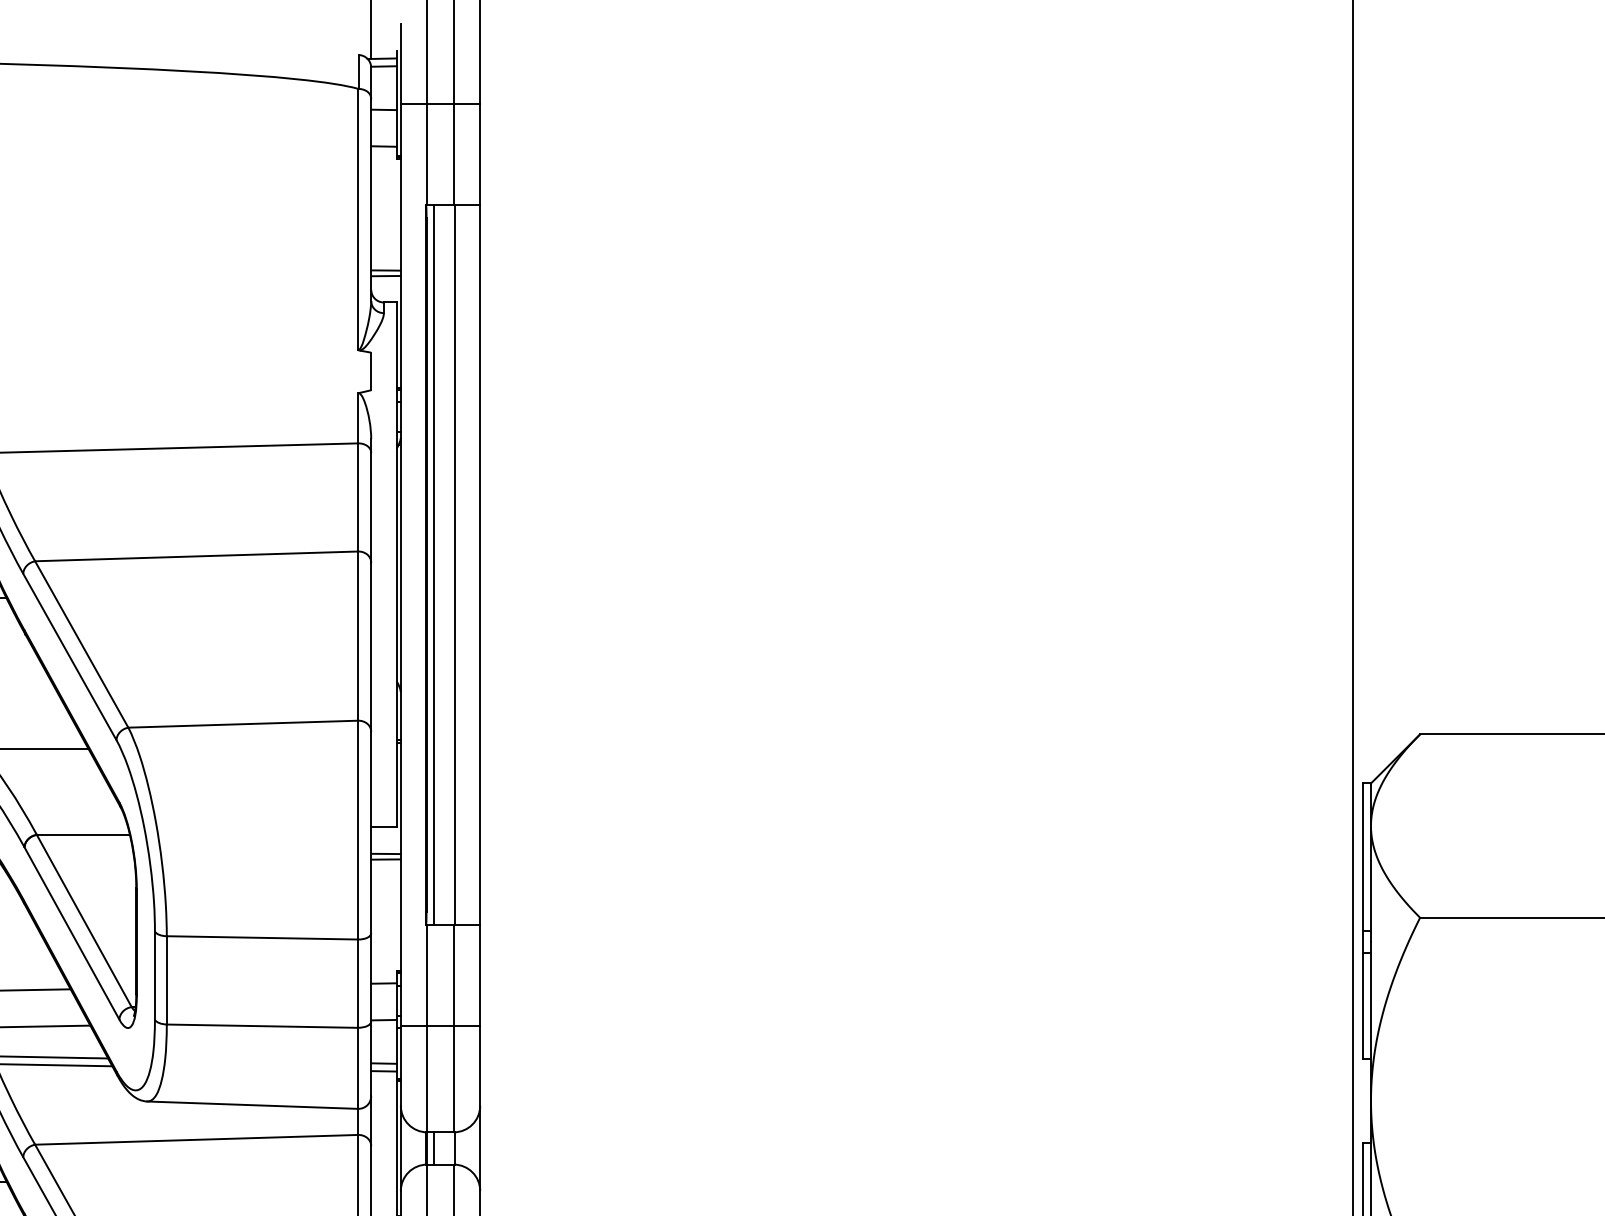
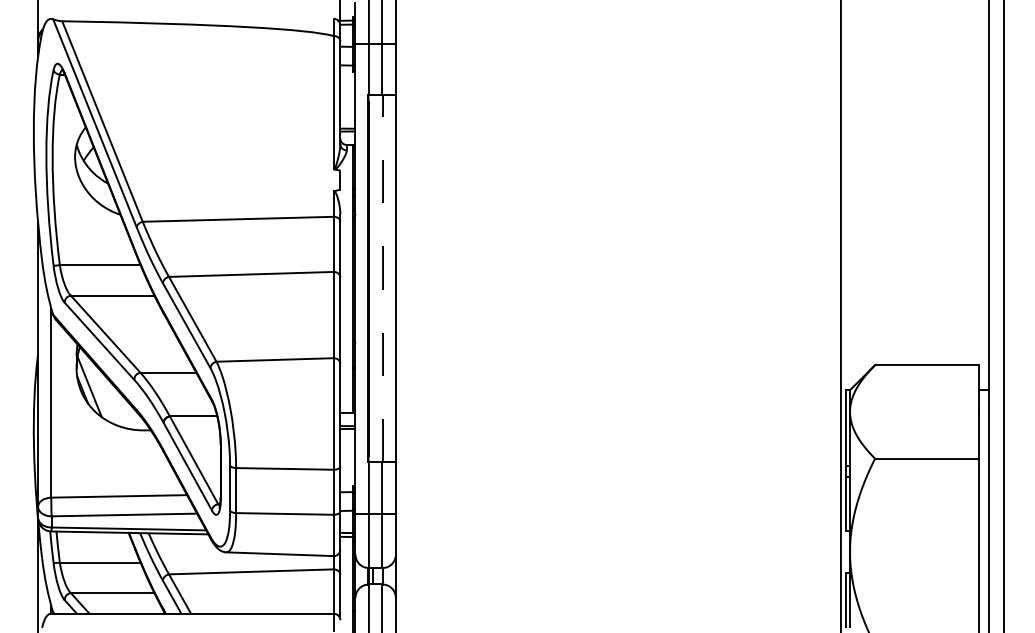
line: (434, 564) -> (372, 278), removed
line: (455, 564) -> (383, 278), solid -> dashed

